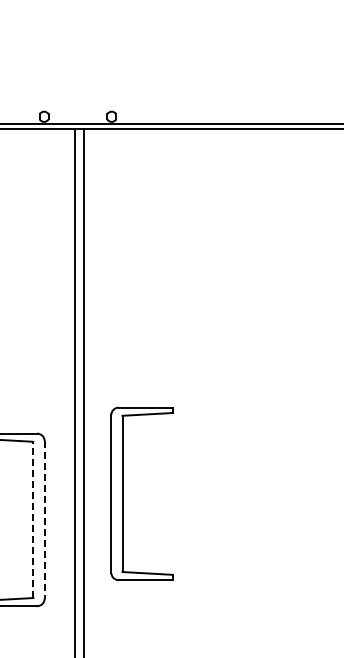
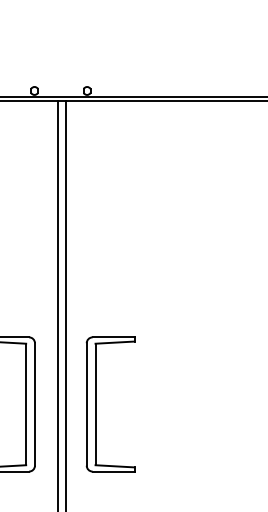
part: (123, 493) -> (96, 404), moved
line: (33, 519) -> (26, 404), dashed -> solid
line: (44, 519) -> (34, 404), dashed -> solid

